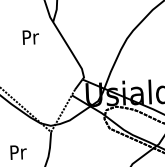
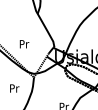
text: (30, 37) -> (24, 44), moved

